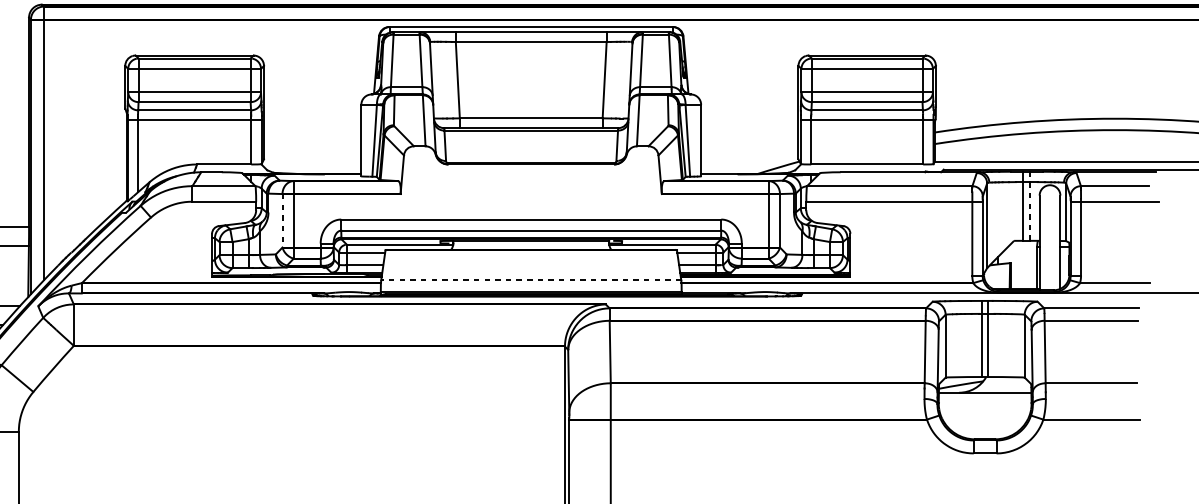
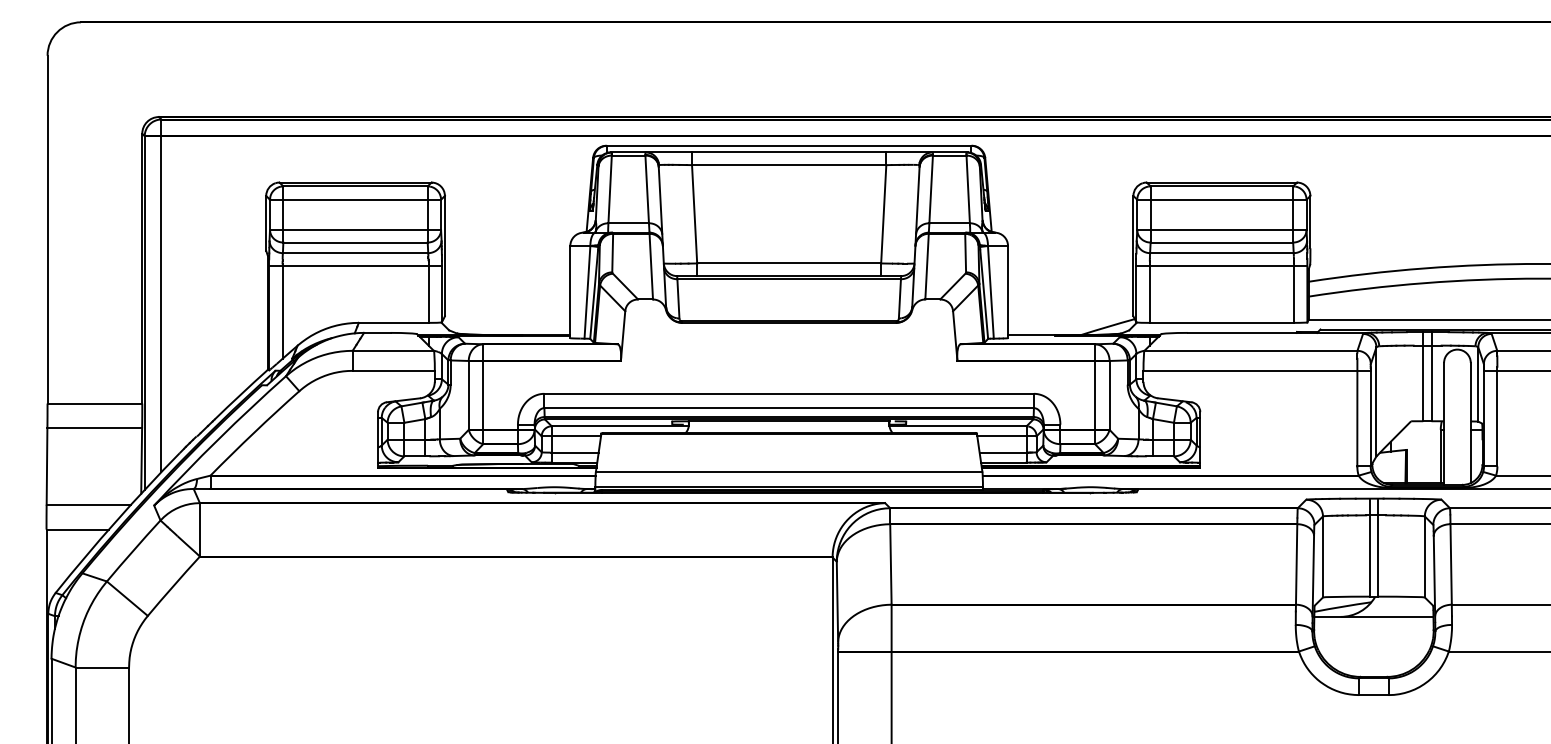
line: (1029, 206) -> (1431, 376), dashed -> solid
line: (282, 220) -> (468, 395), dashed -> solid
line: (530, 279) -> (788, 471), dashed -> solid

